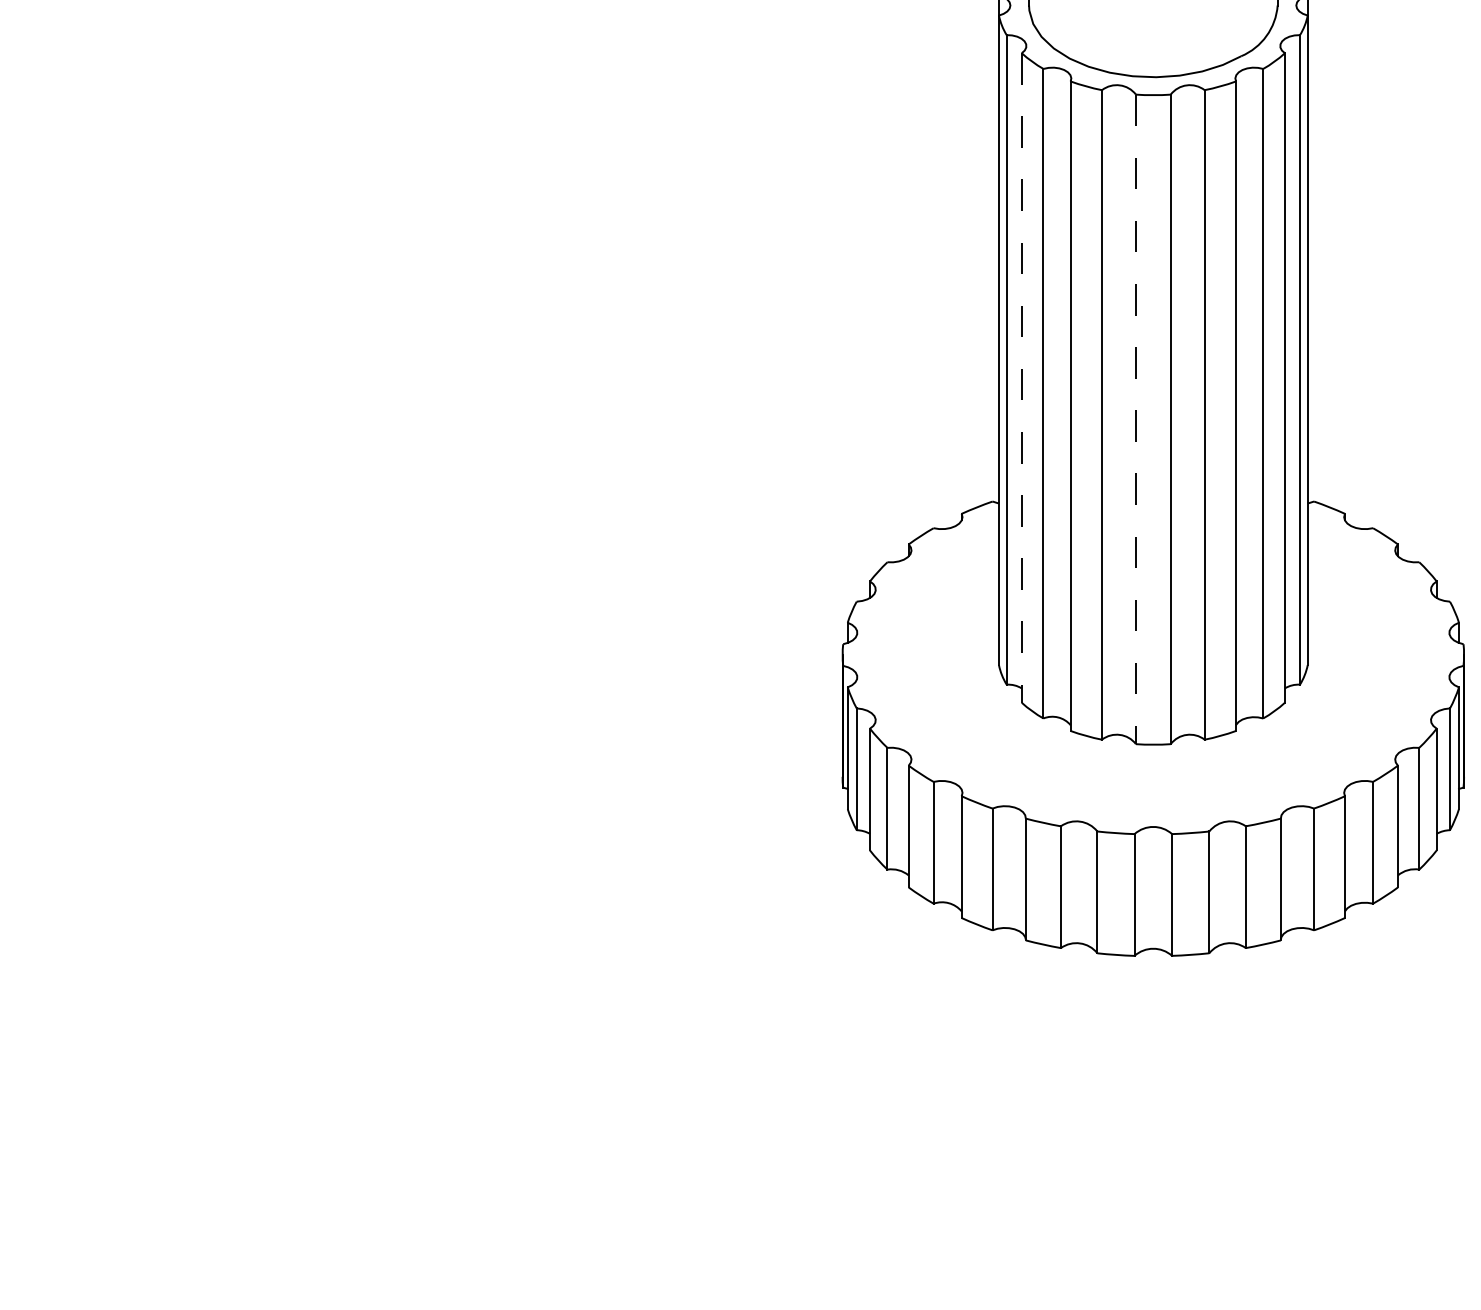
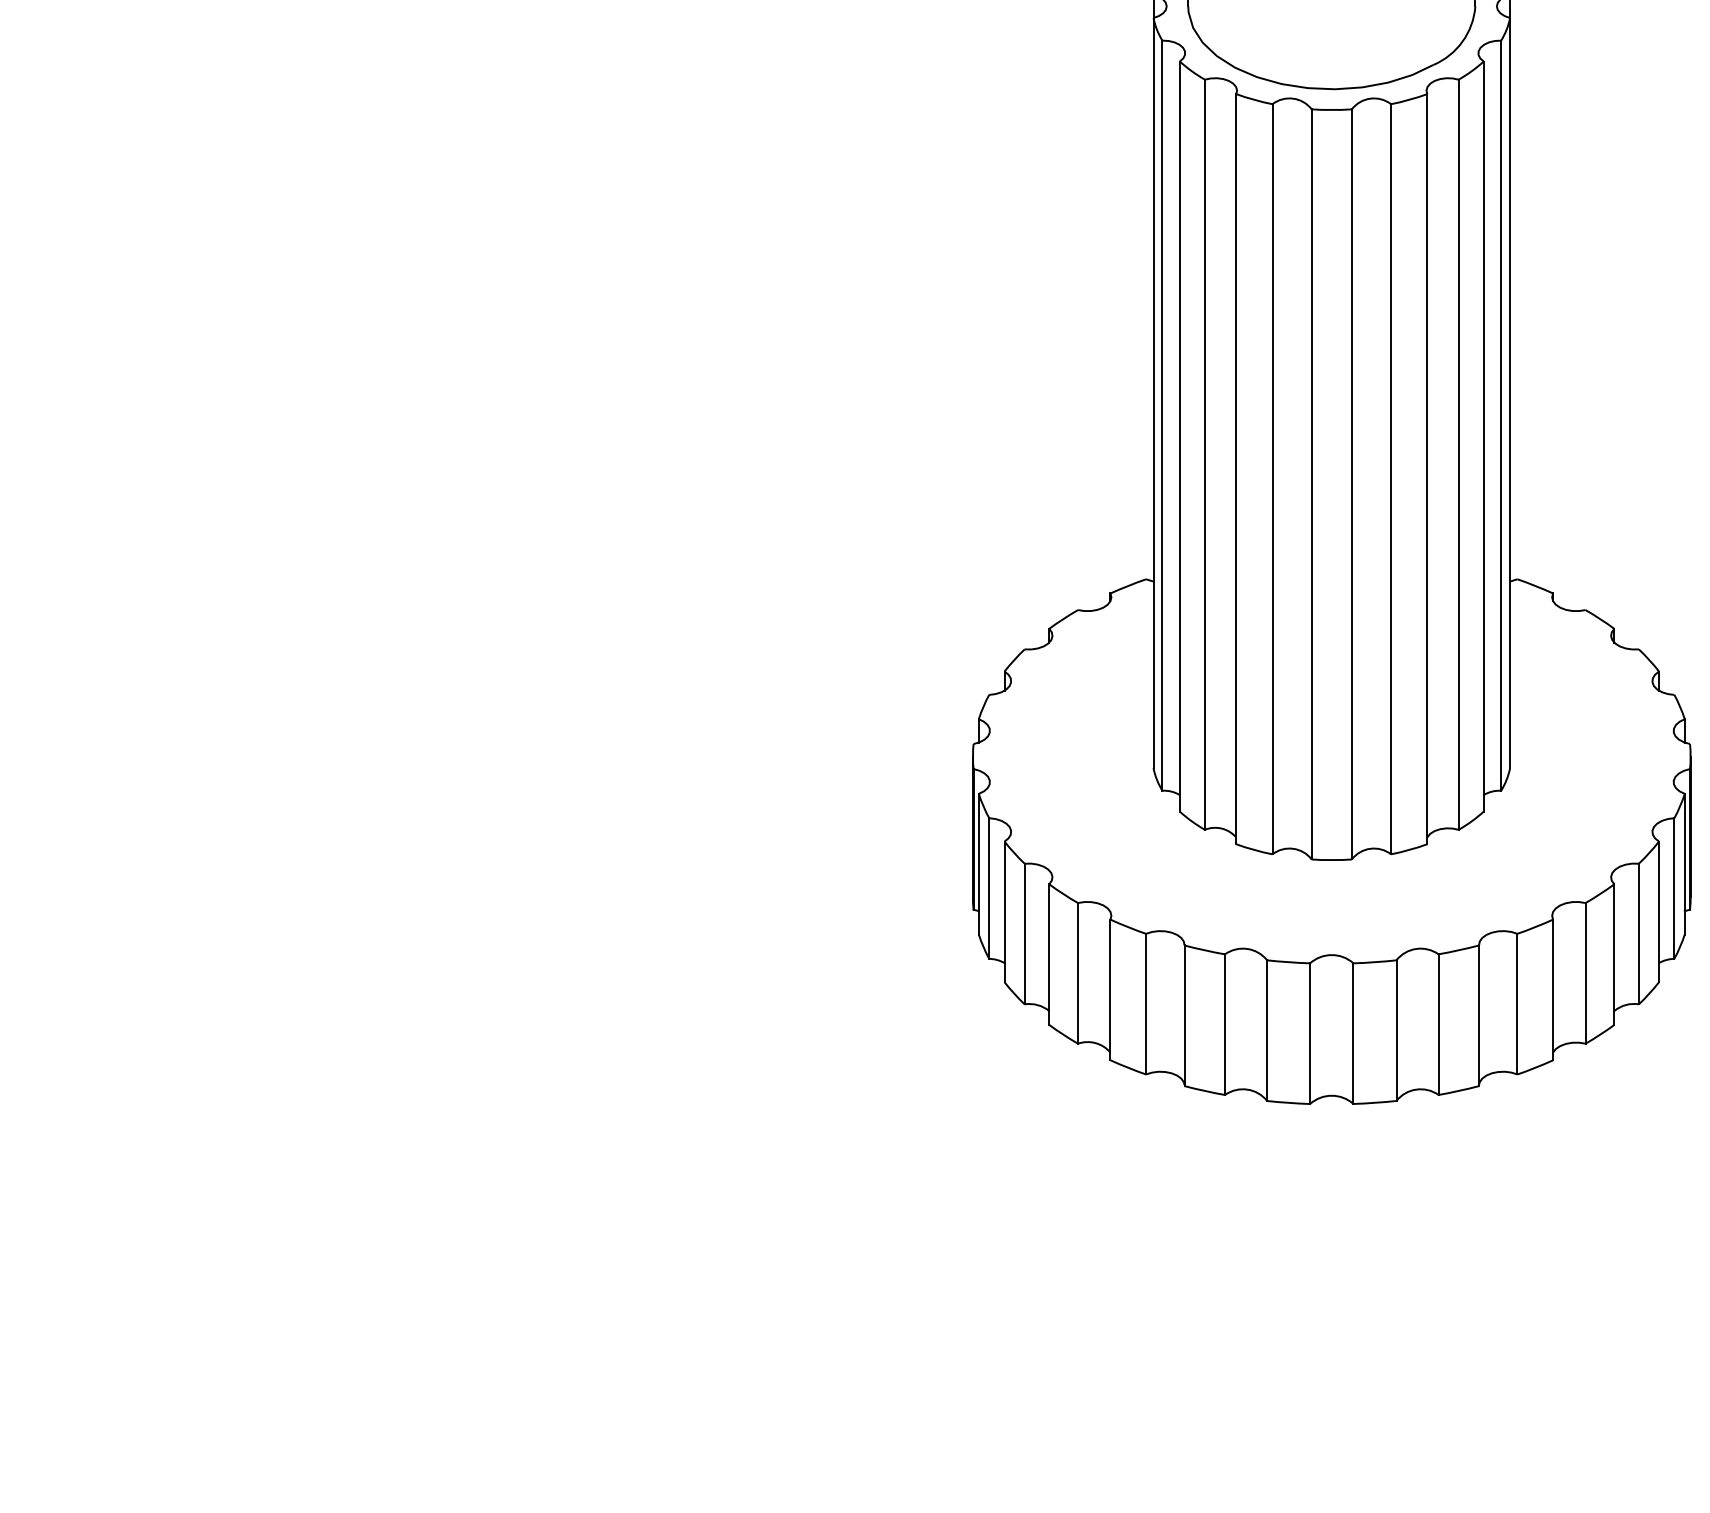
line: (1021, 378) -> (1179, 437), dashed -> solid
line: (1135, 419) -> (1311, 484), dashed -> solid

